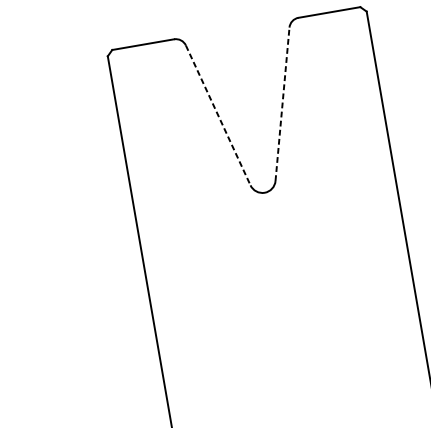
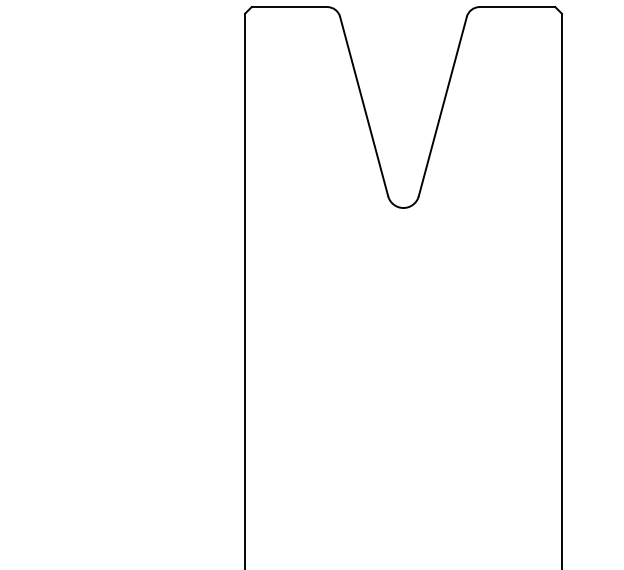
line: (282, 104) -> (442, 106), dashed -> solid
line: (218, 115) -> (364, 106), dashed -> solid

